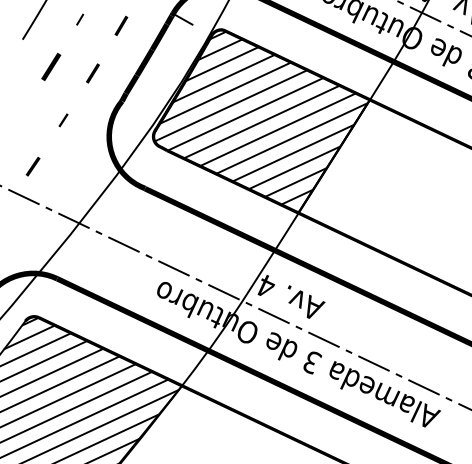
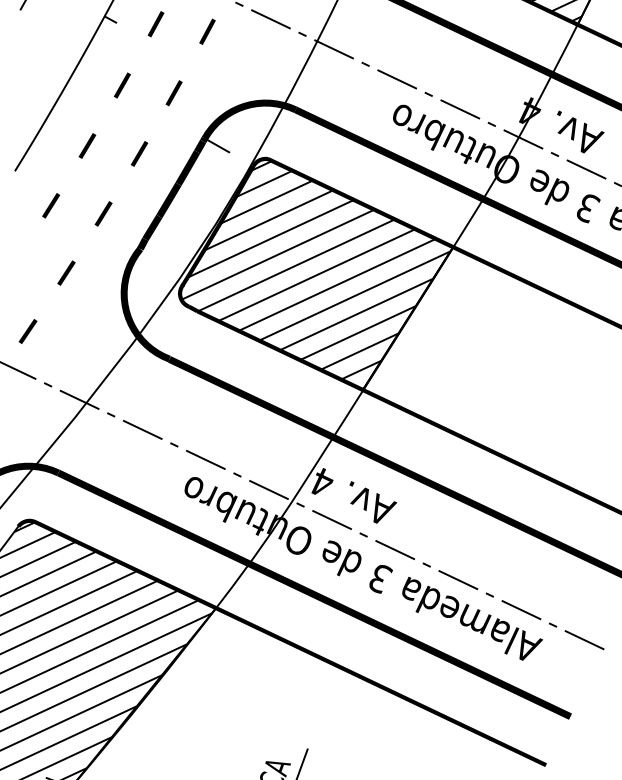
part: (80, 19) -> (87, 145), size x1.67
part: (51, 66) -> (51, 205), size x0.71
part: (63, 119) -> (66, 272), size x1.43

